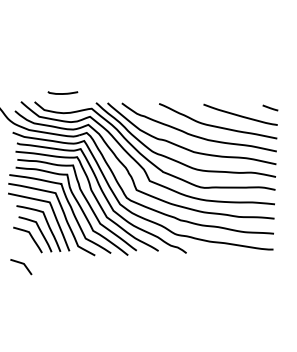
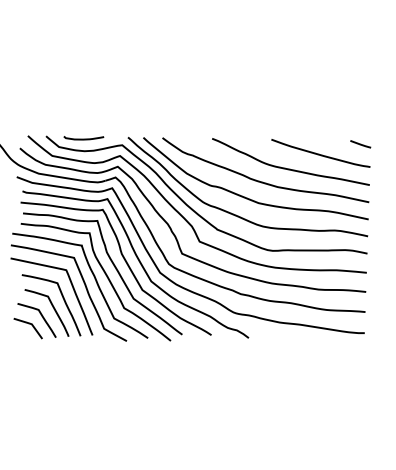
curve: (62, 93) -> (83, 138), moved
line: (21, 264) -> (28, 324), moved

